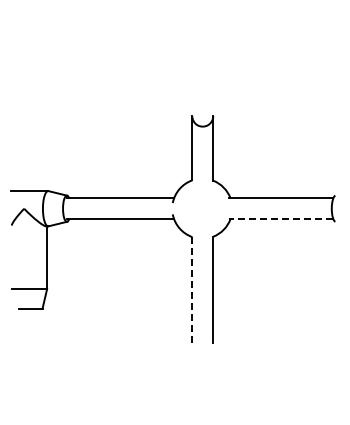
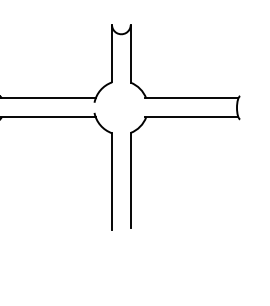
line: (280, 219) -> (191, 117), dashed -> solid
line: (192, 291) -> (112, 181), dashed -> solid

